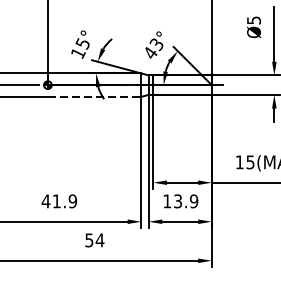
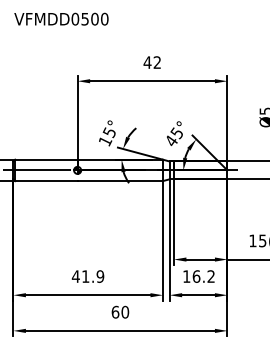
text: (156, 42) -> (176, 131), 43° -> 45°
line: (94, 97) -> (120, 181), dashed -> solid
text: (185, 201) -> (203, 276), 13.9 -> 16.2
text: (94, 239) -> (120, 311), 54 -> 60

